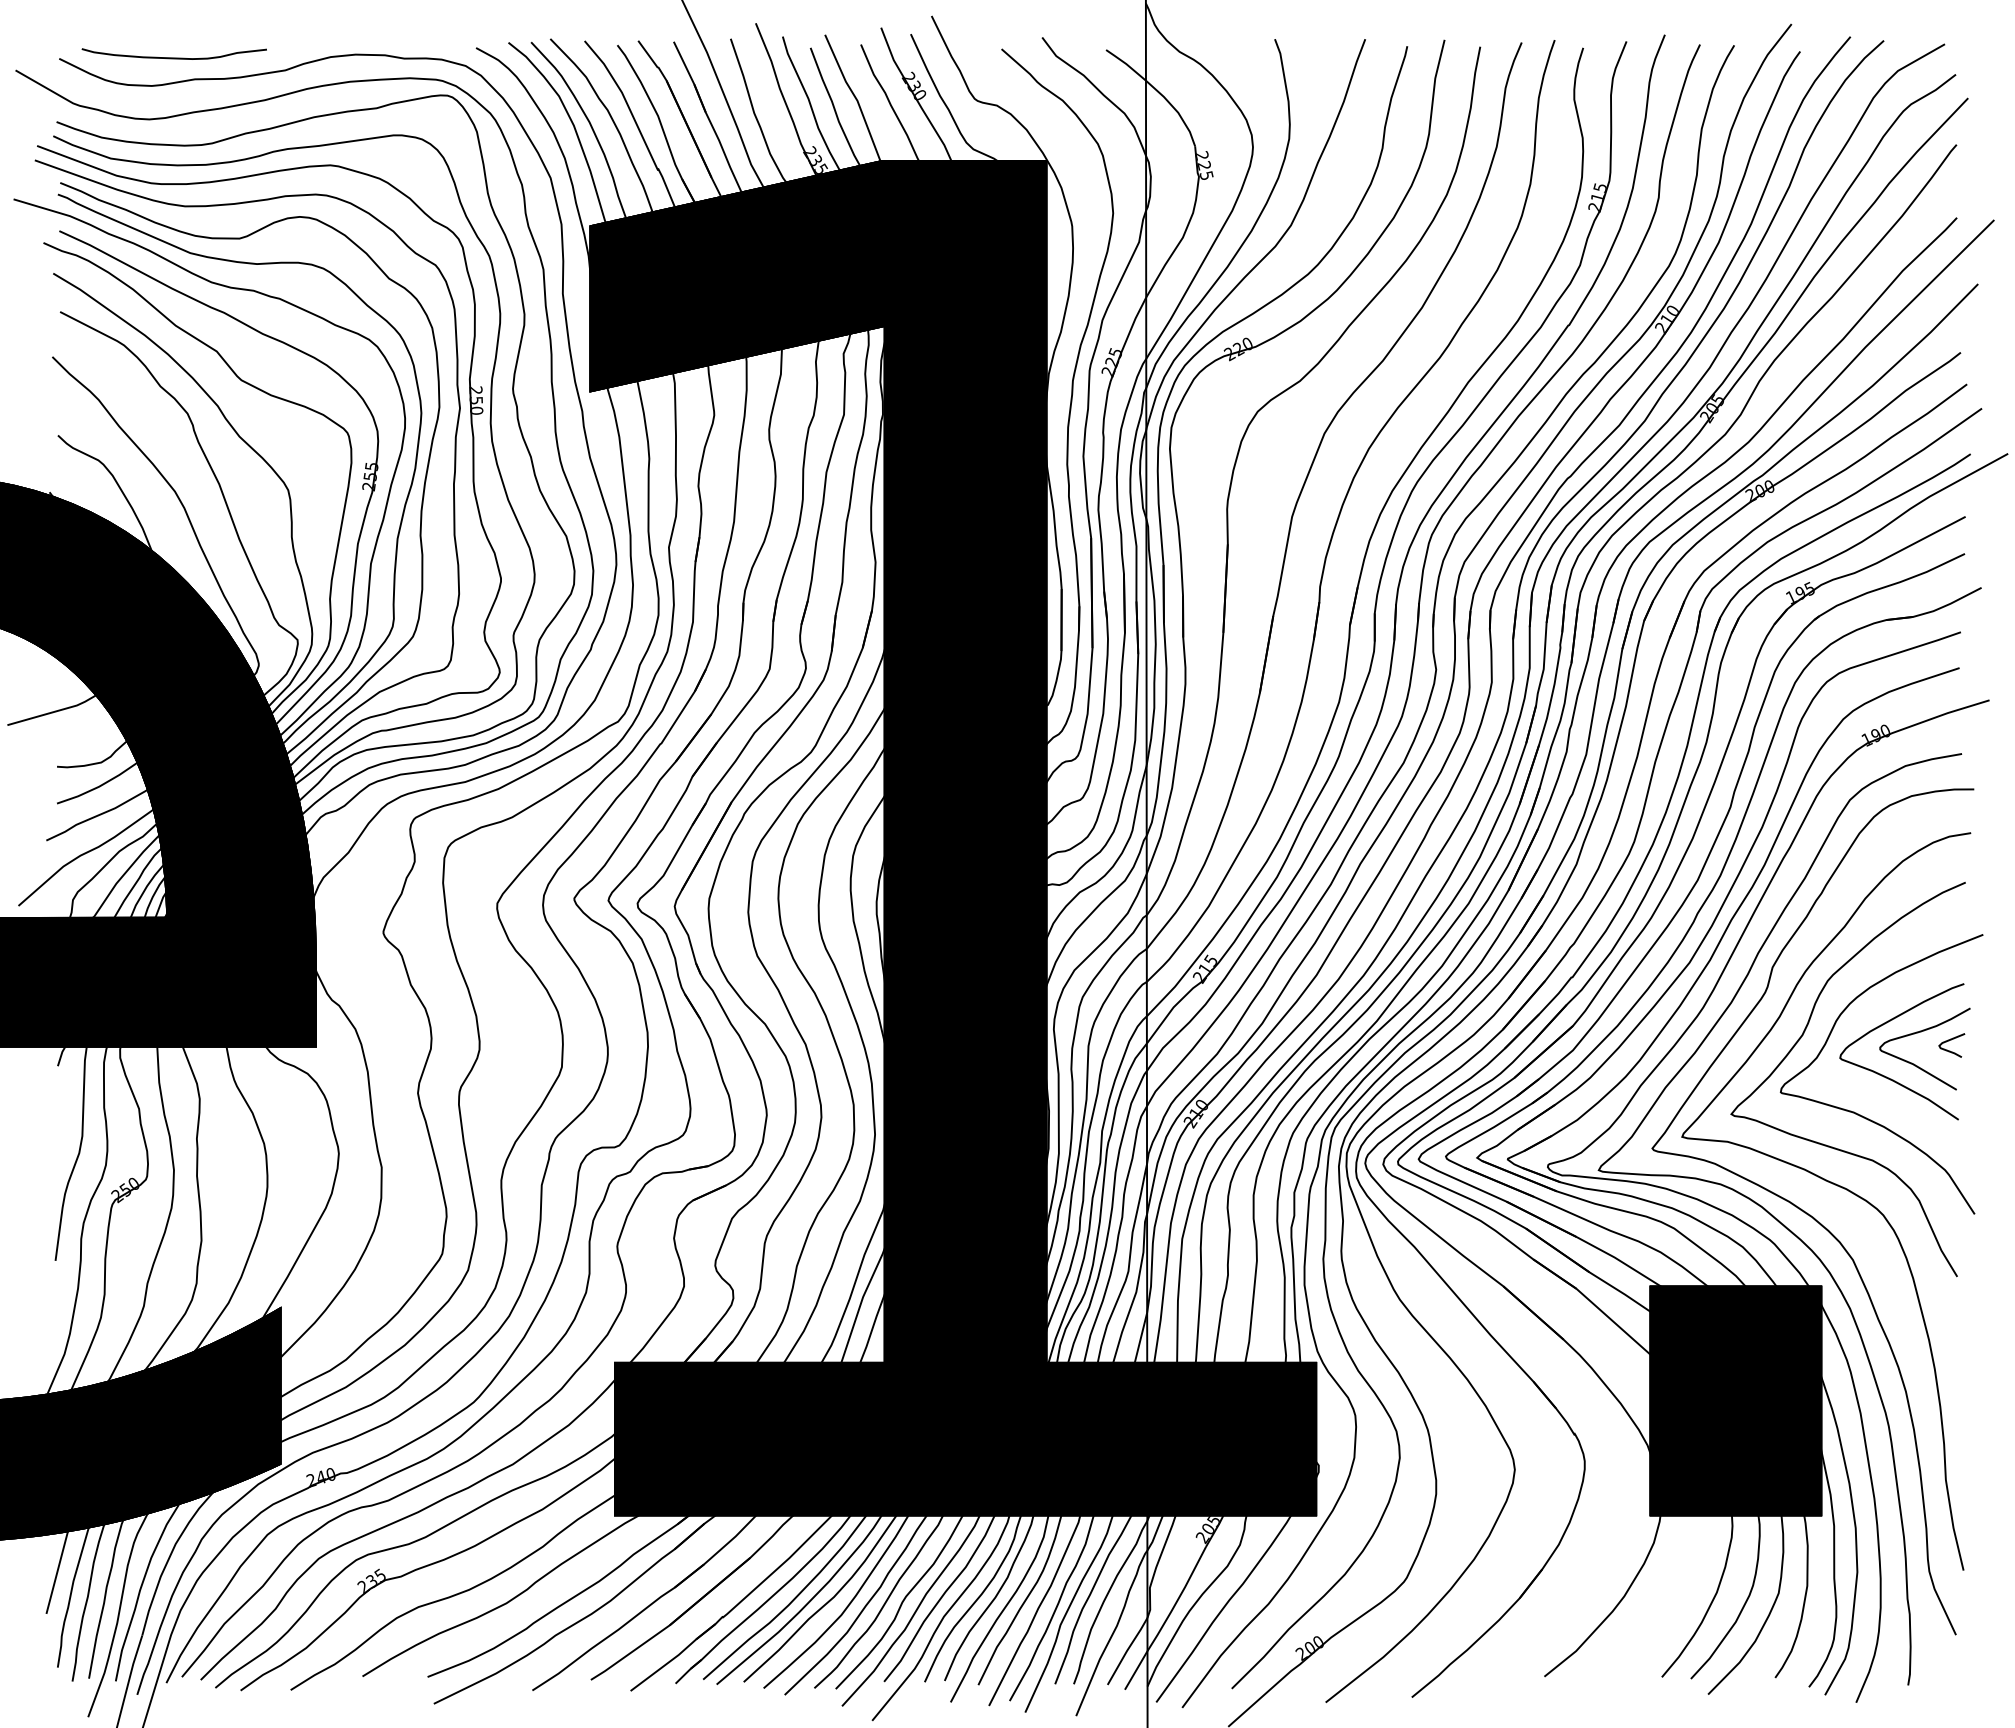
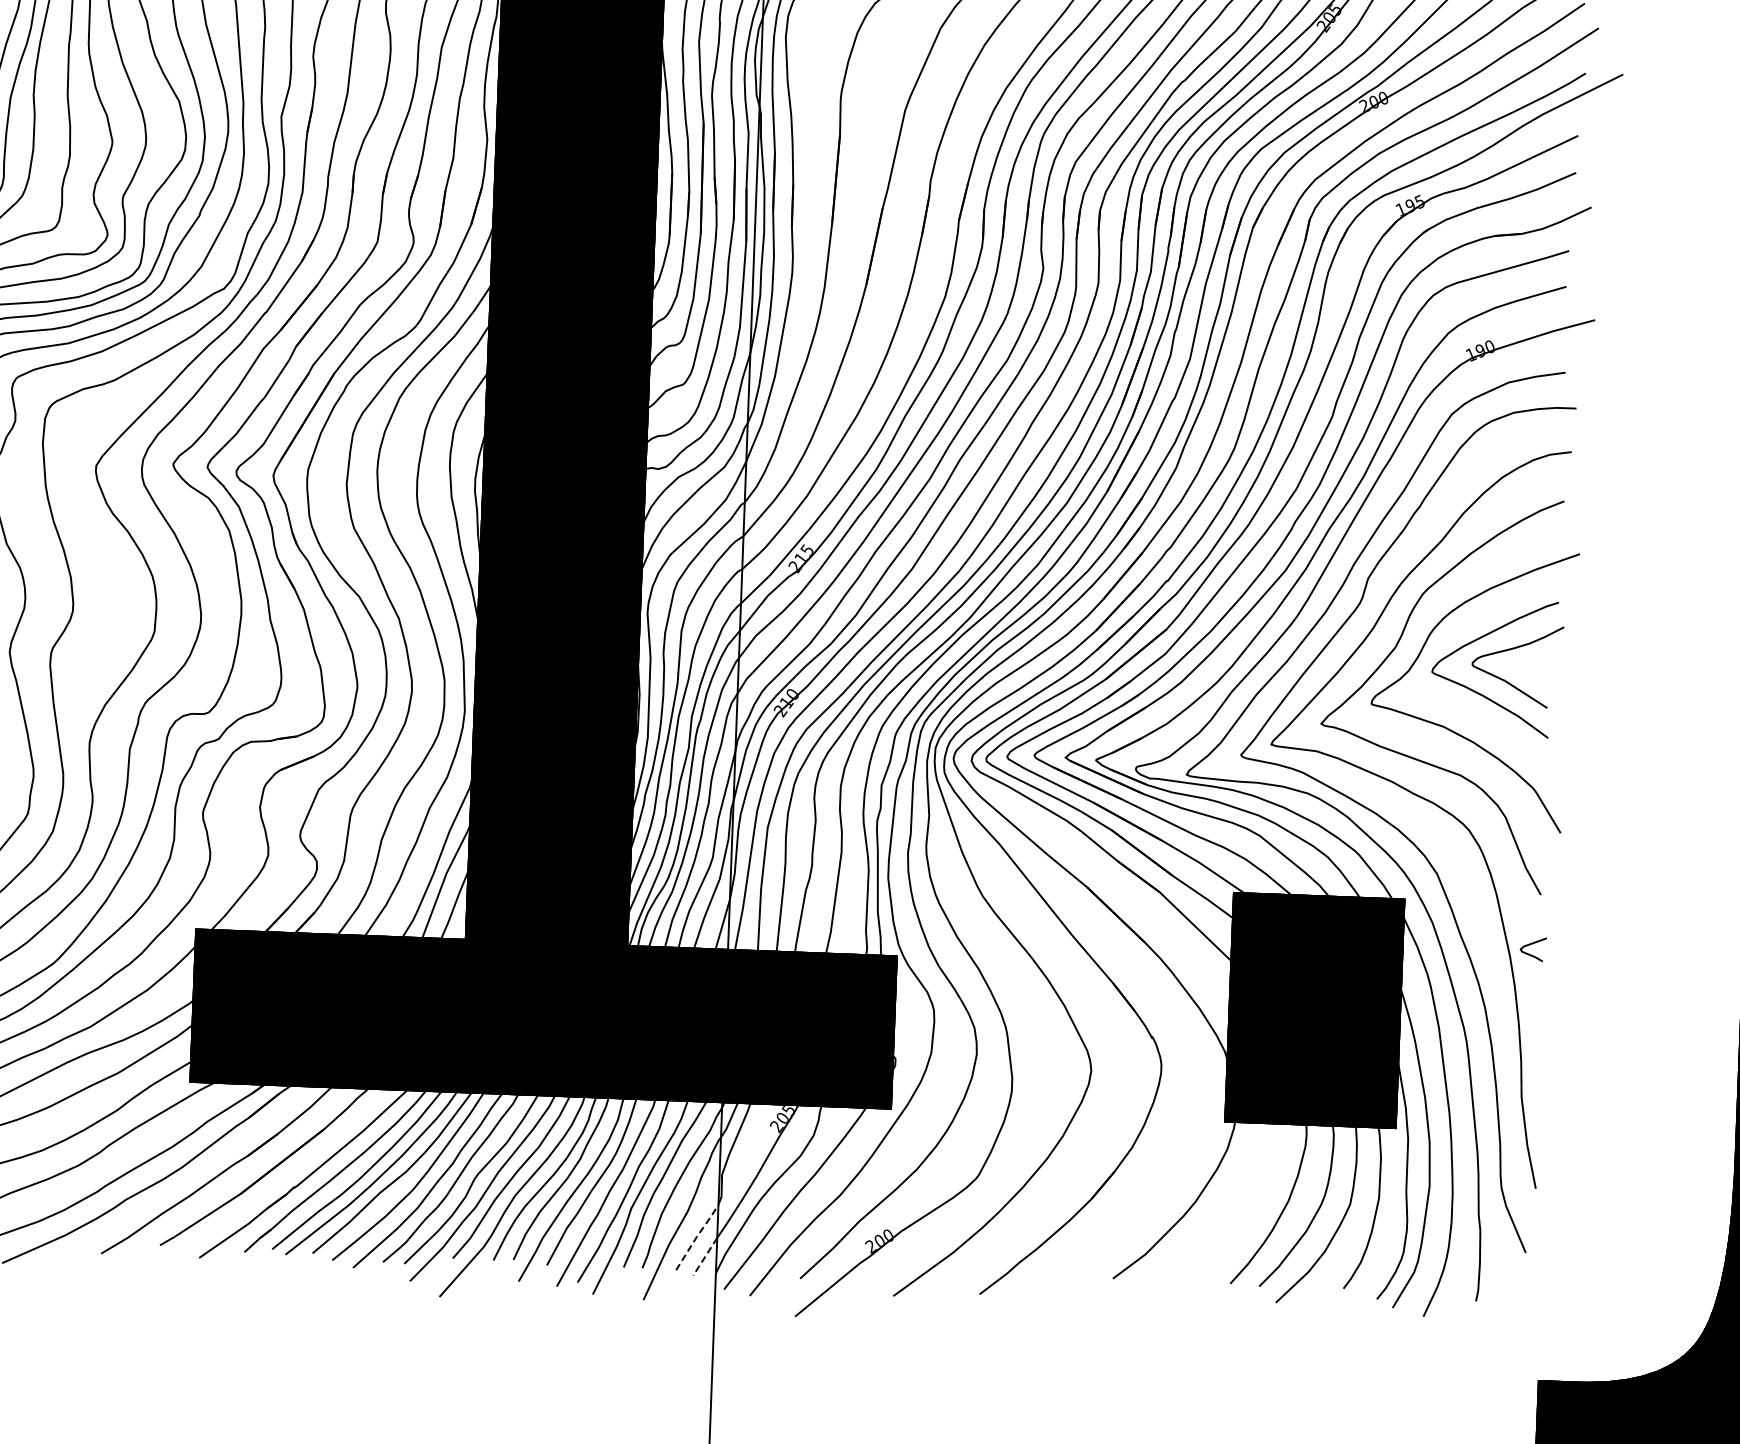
curve: (1949, 1041) -> (1531, 945), moved
line: (1127, 1651) -> (697, 1237), solid -> dashed
line: (1135, 1670) -> (704, 1256), solid -> dashed

